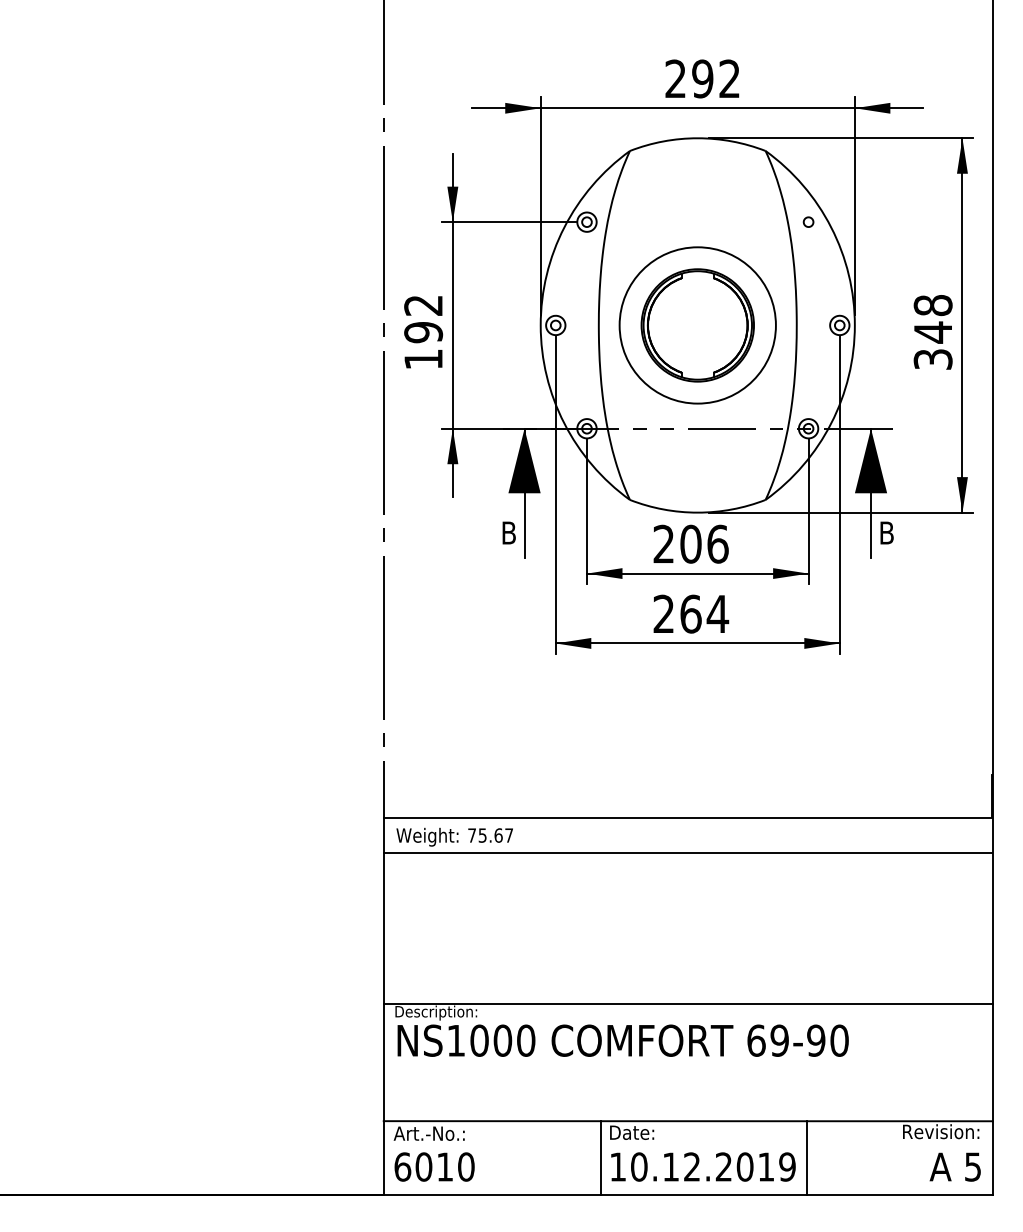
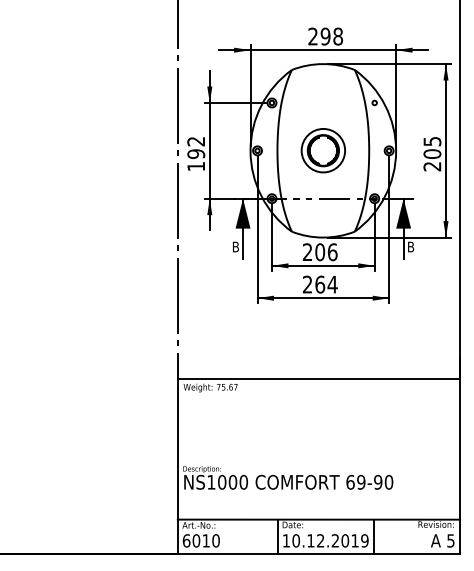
text: (730, 78) -> (338, 36), 292 -> 298
part: (698, 324) -> (323, 150), size x0.6
text: (933, 331) -> (432, 153), 348 -> 205
line: (687, 853) -> (318, 395), removed
line: (687, 1004) -> (318, 465), removed

